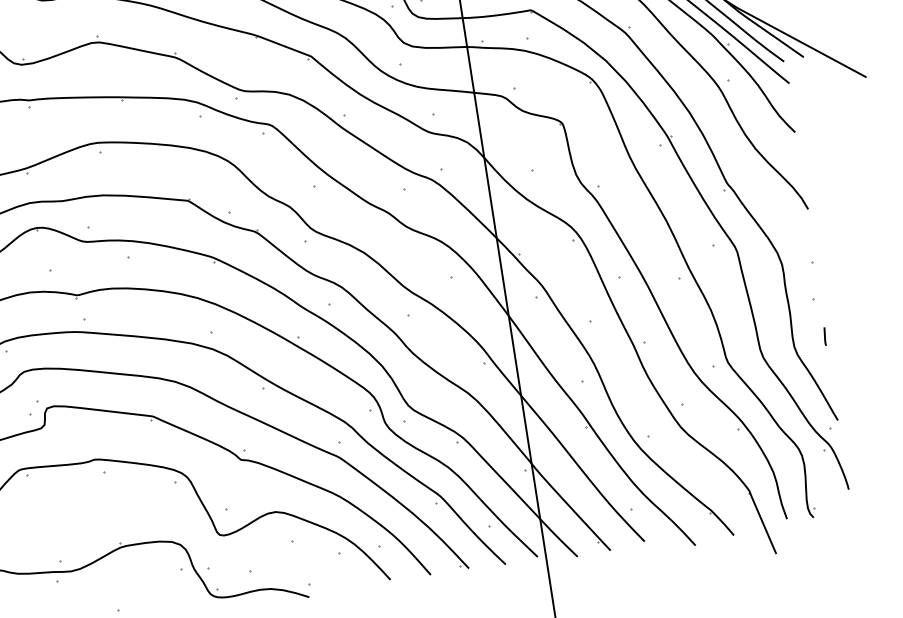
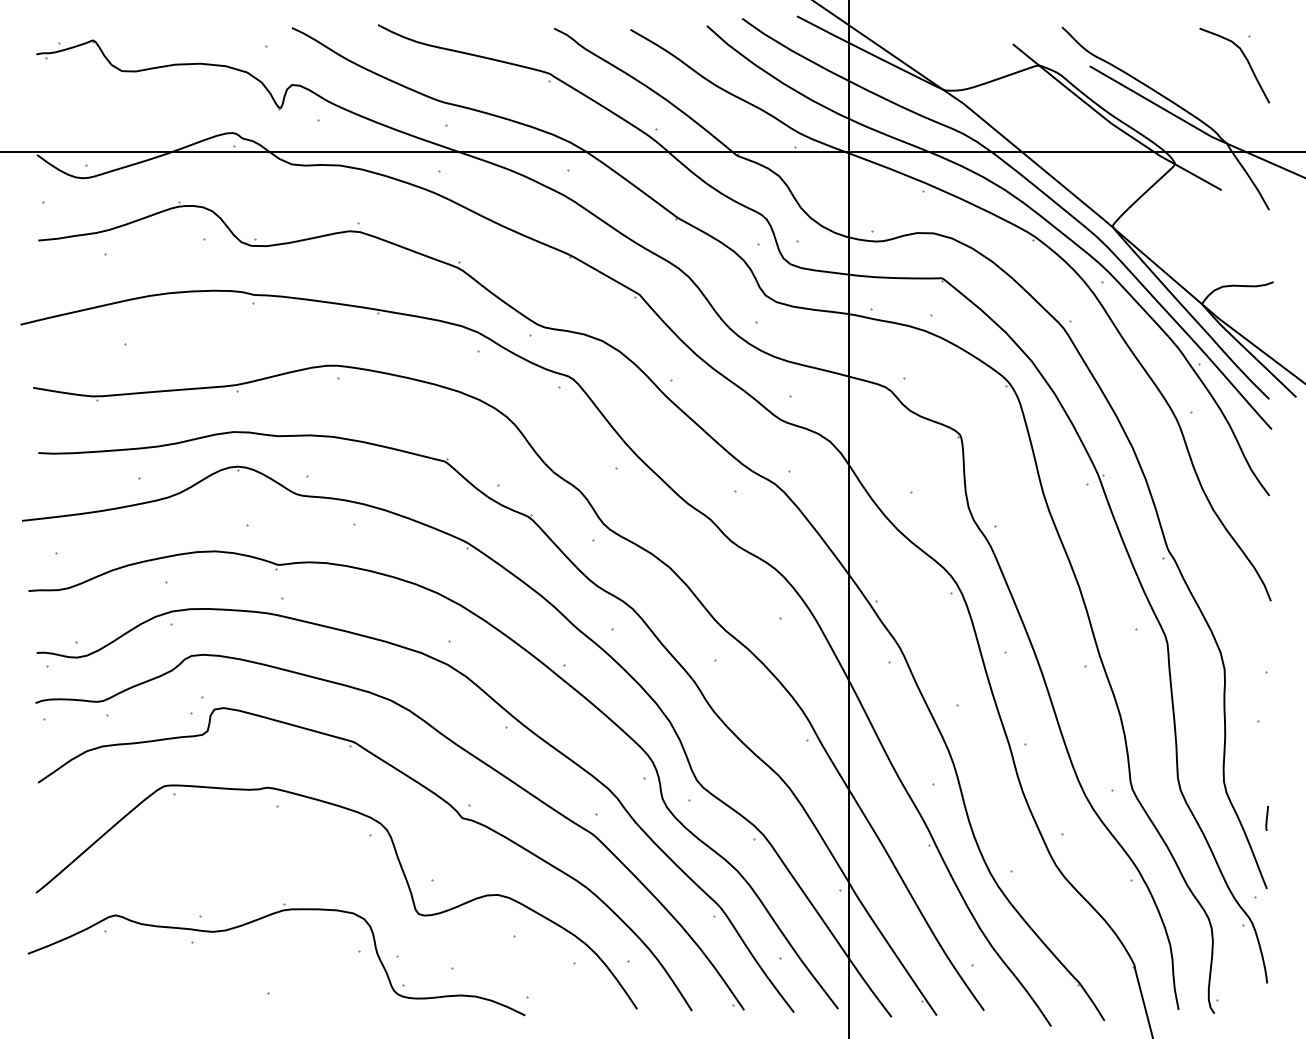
line: (825, 335) -> (1267, 817), moved

